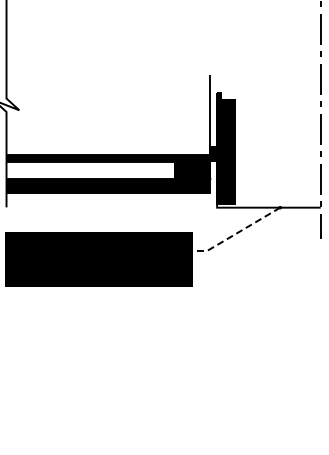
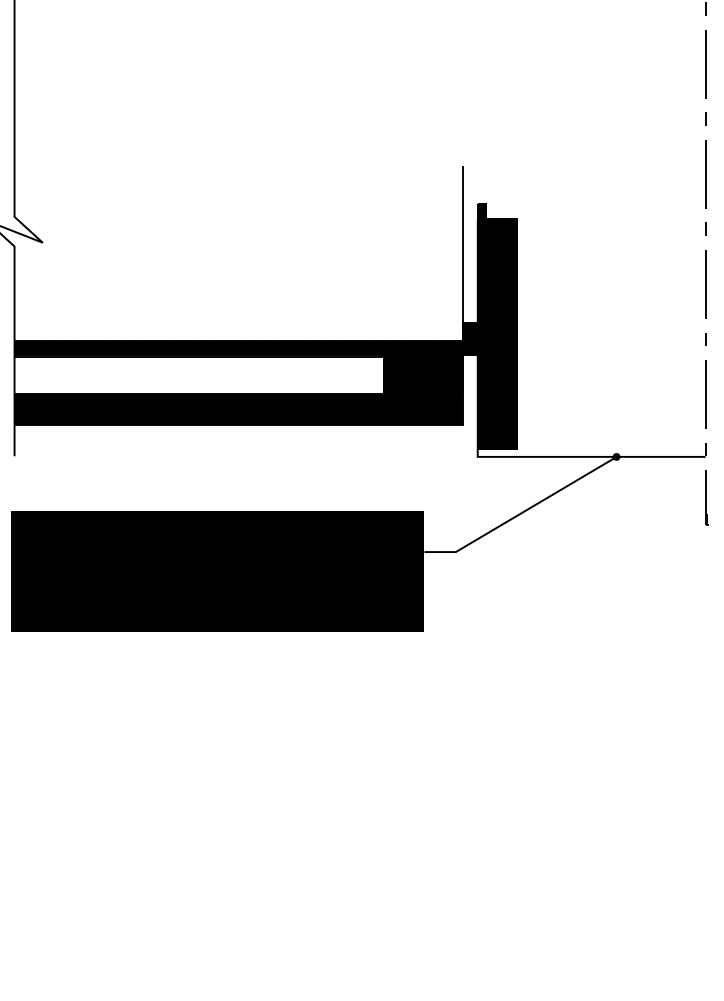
line: (236, 233) -> (520, 513), dashed -> solid

